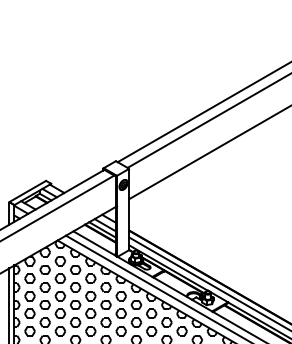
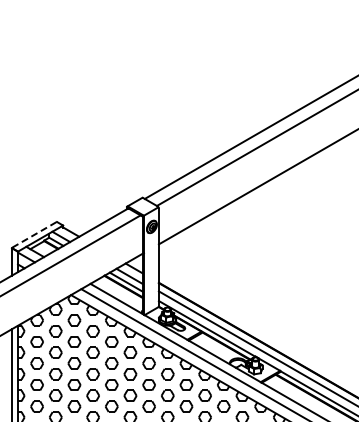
line: (27, 191) -> (34, 234), solid -> dashed

